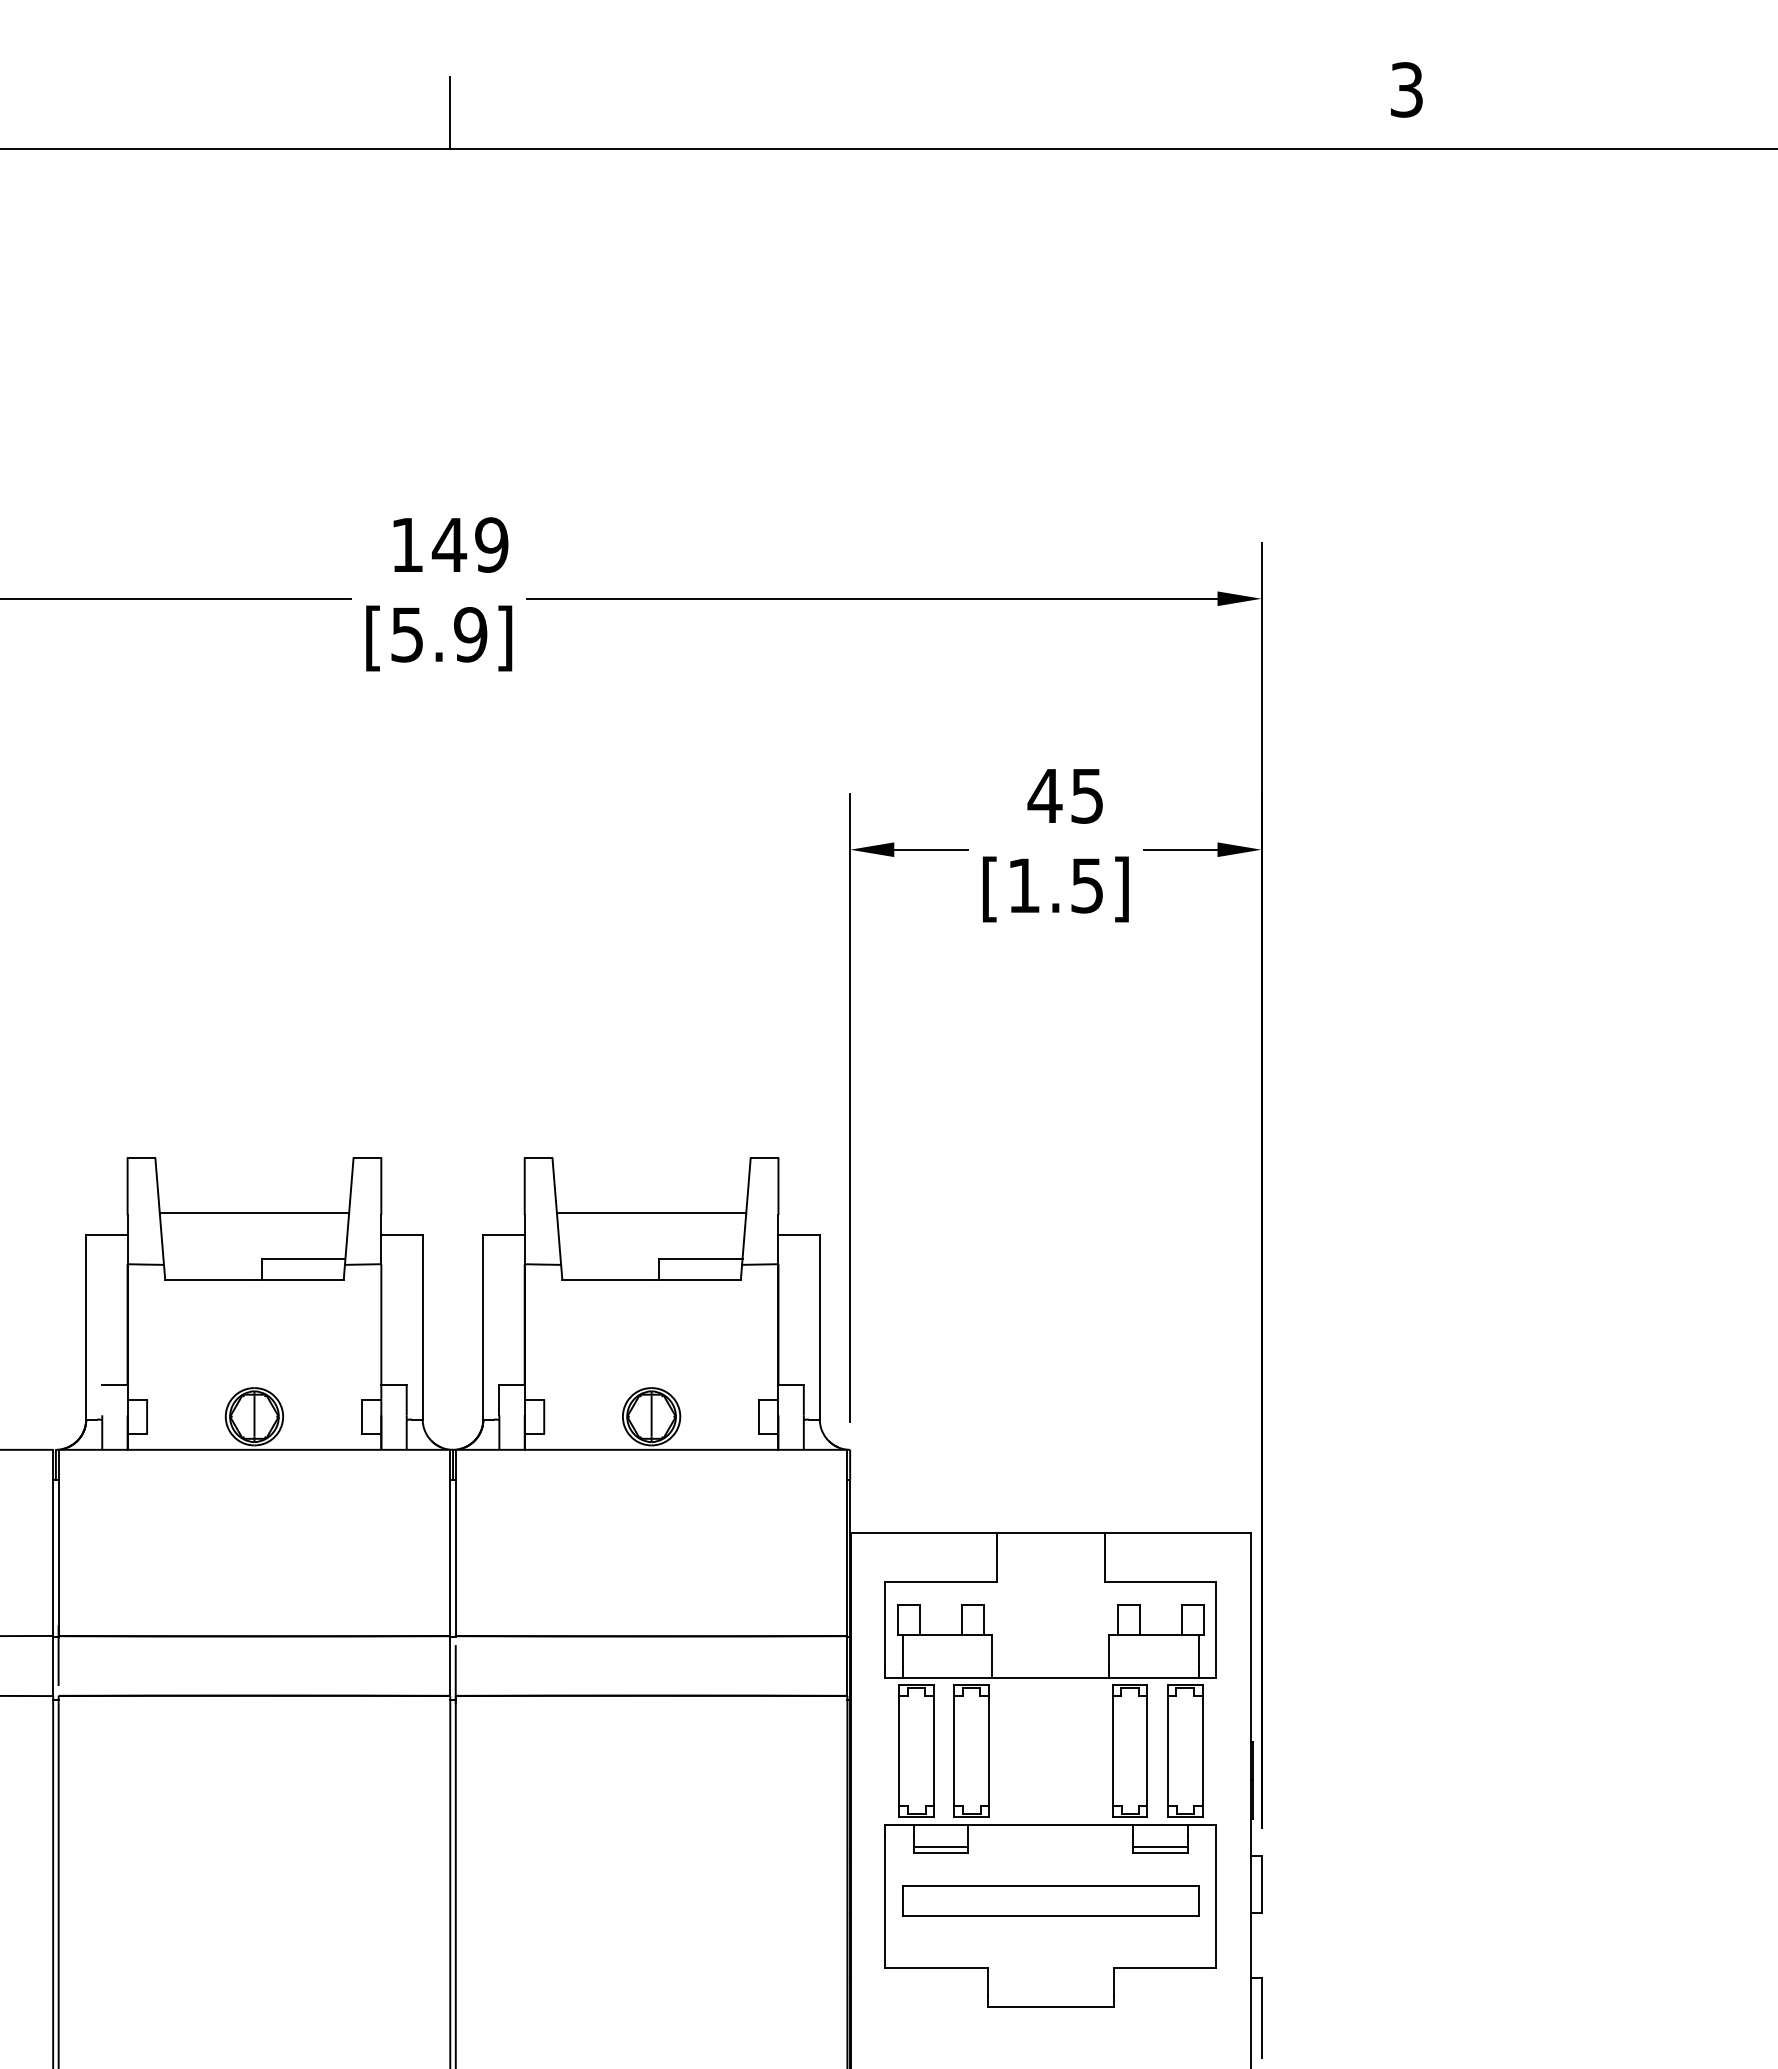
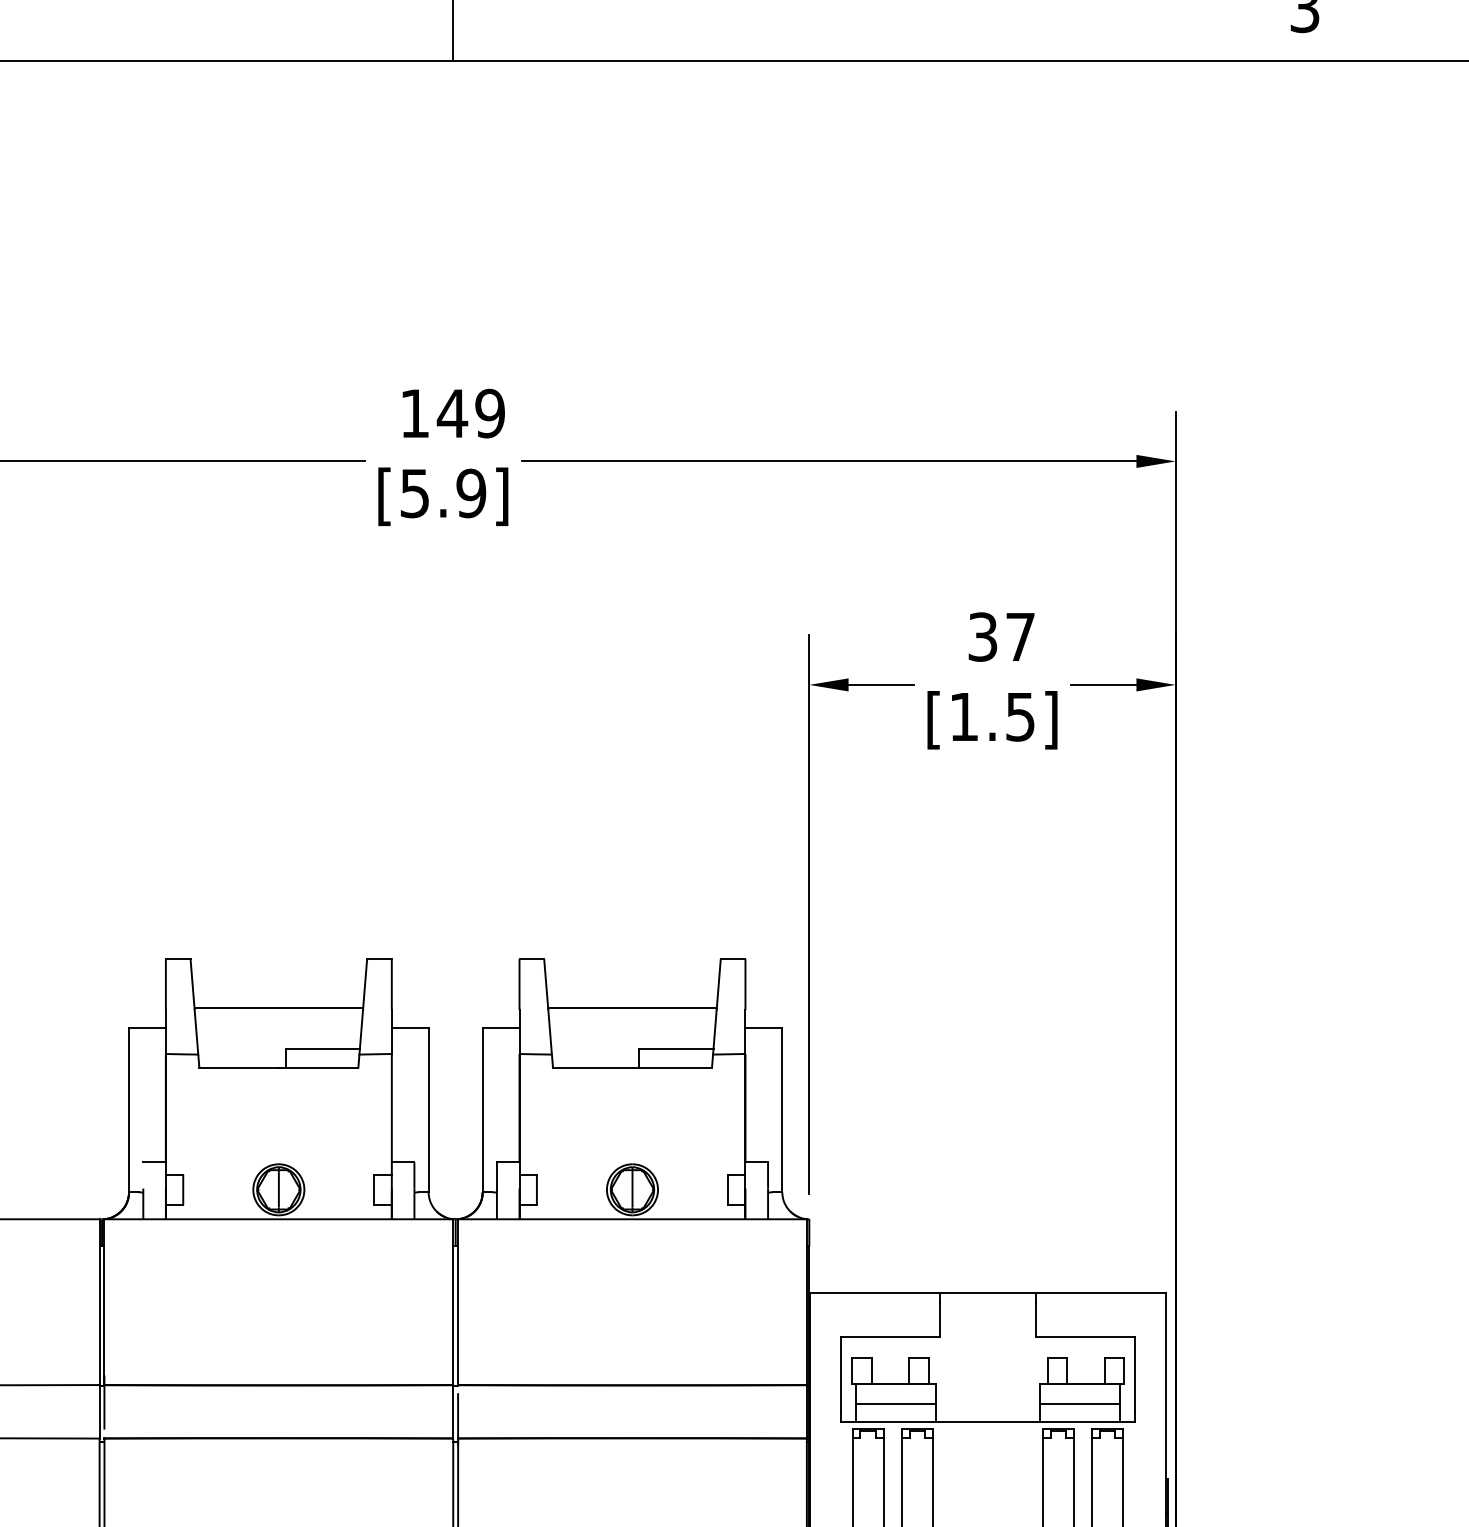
text: (1064, 795) -> (1000, 636), 45 -> 37
line: (947, 1657) -> (896, 1404), added
line: (1153, 1657) -> (1079, 1404), added

